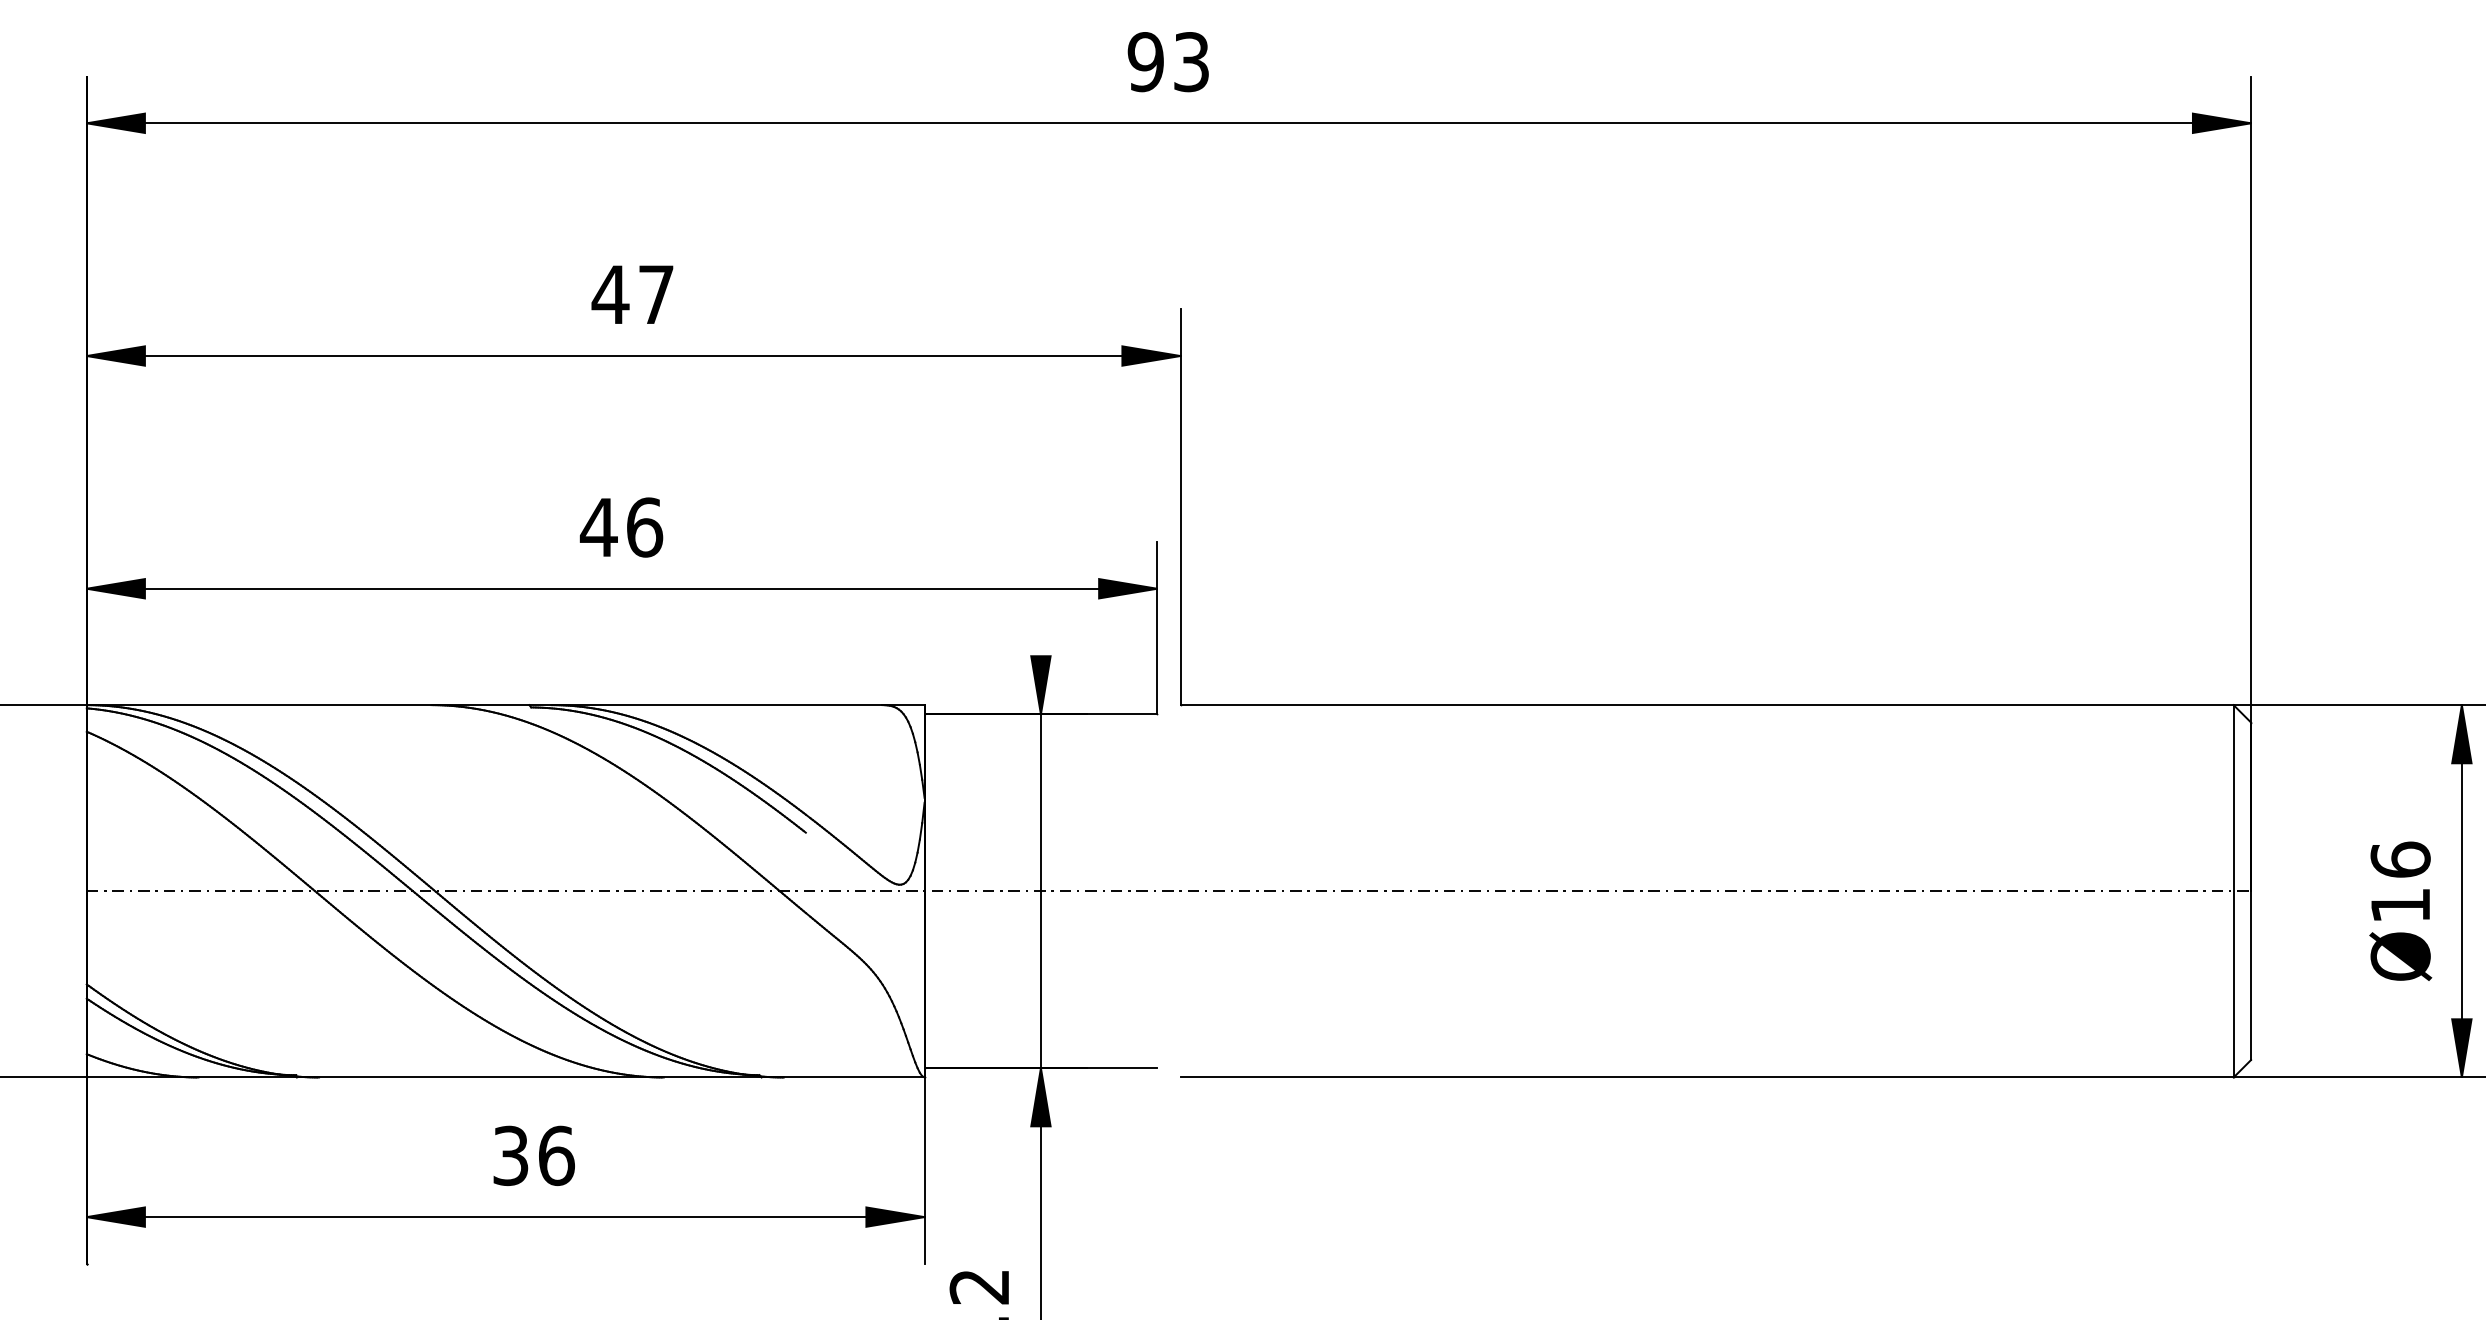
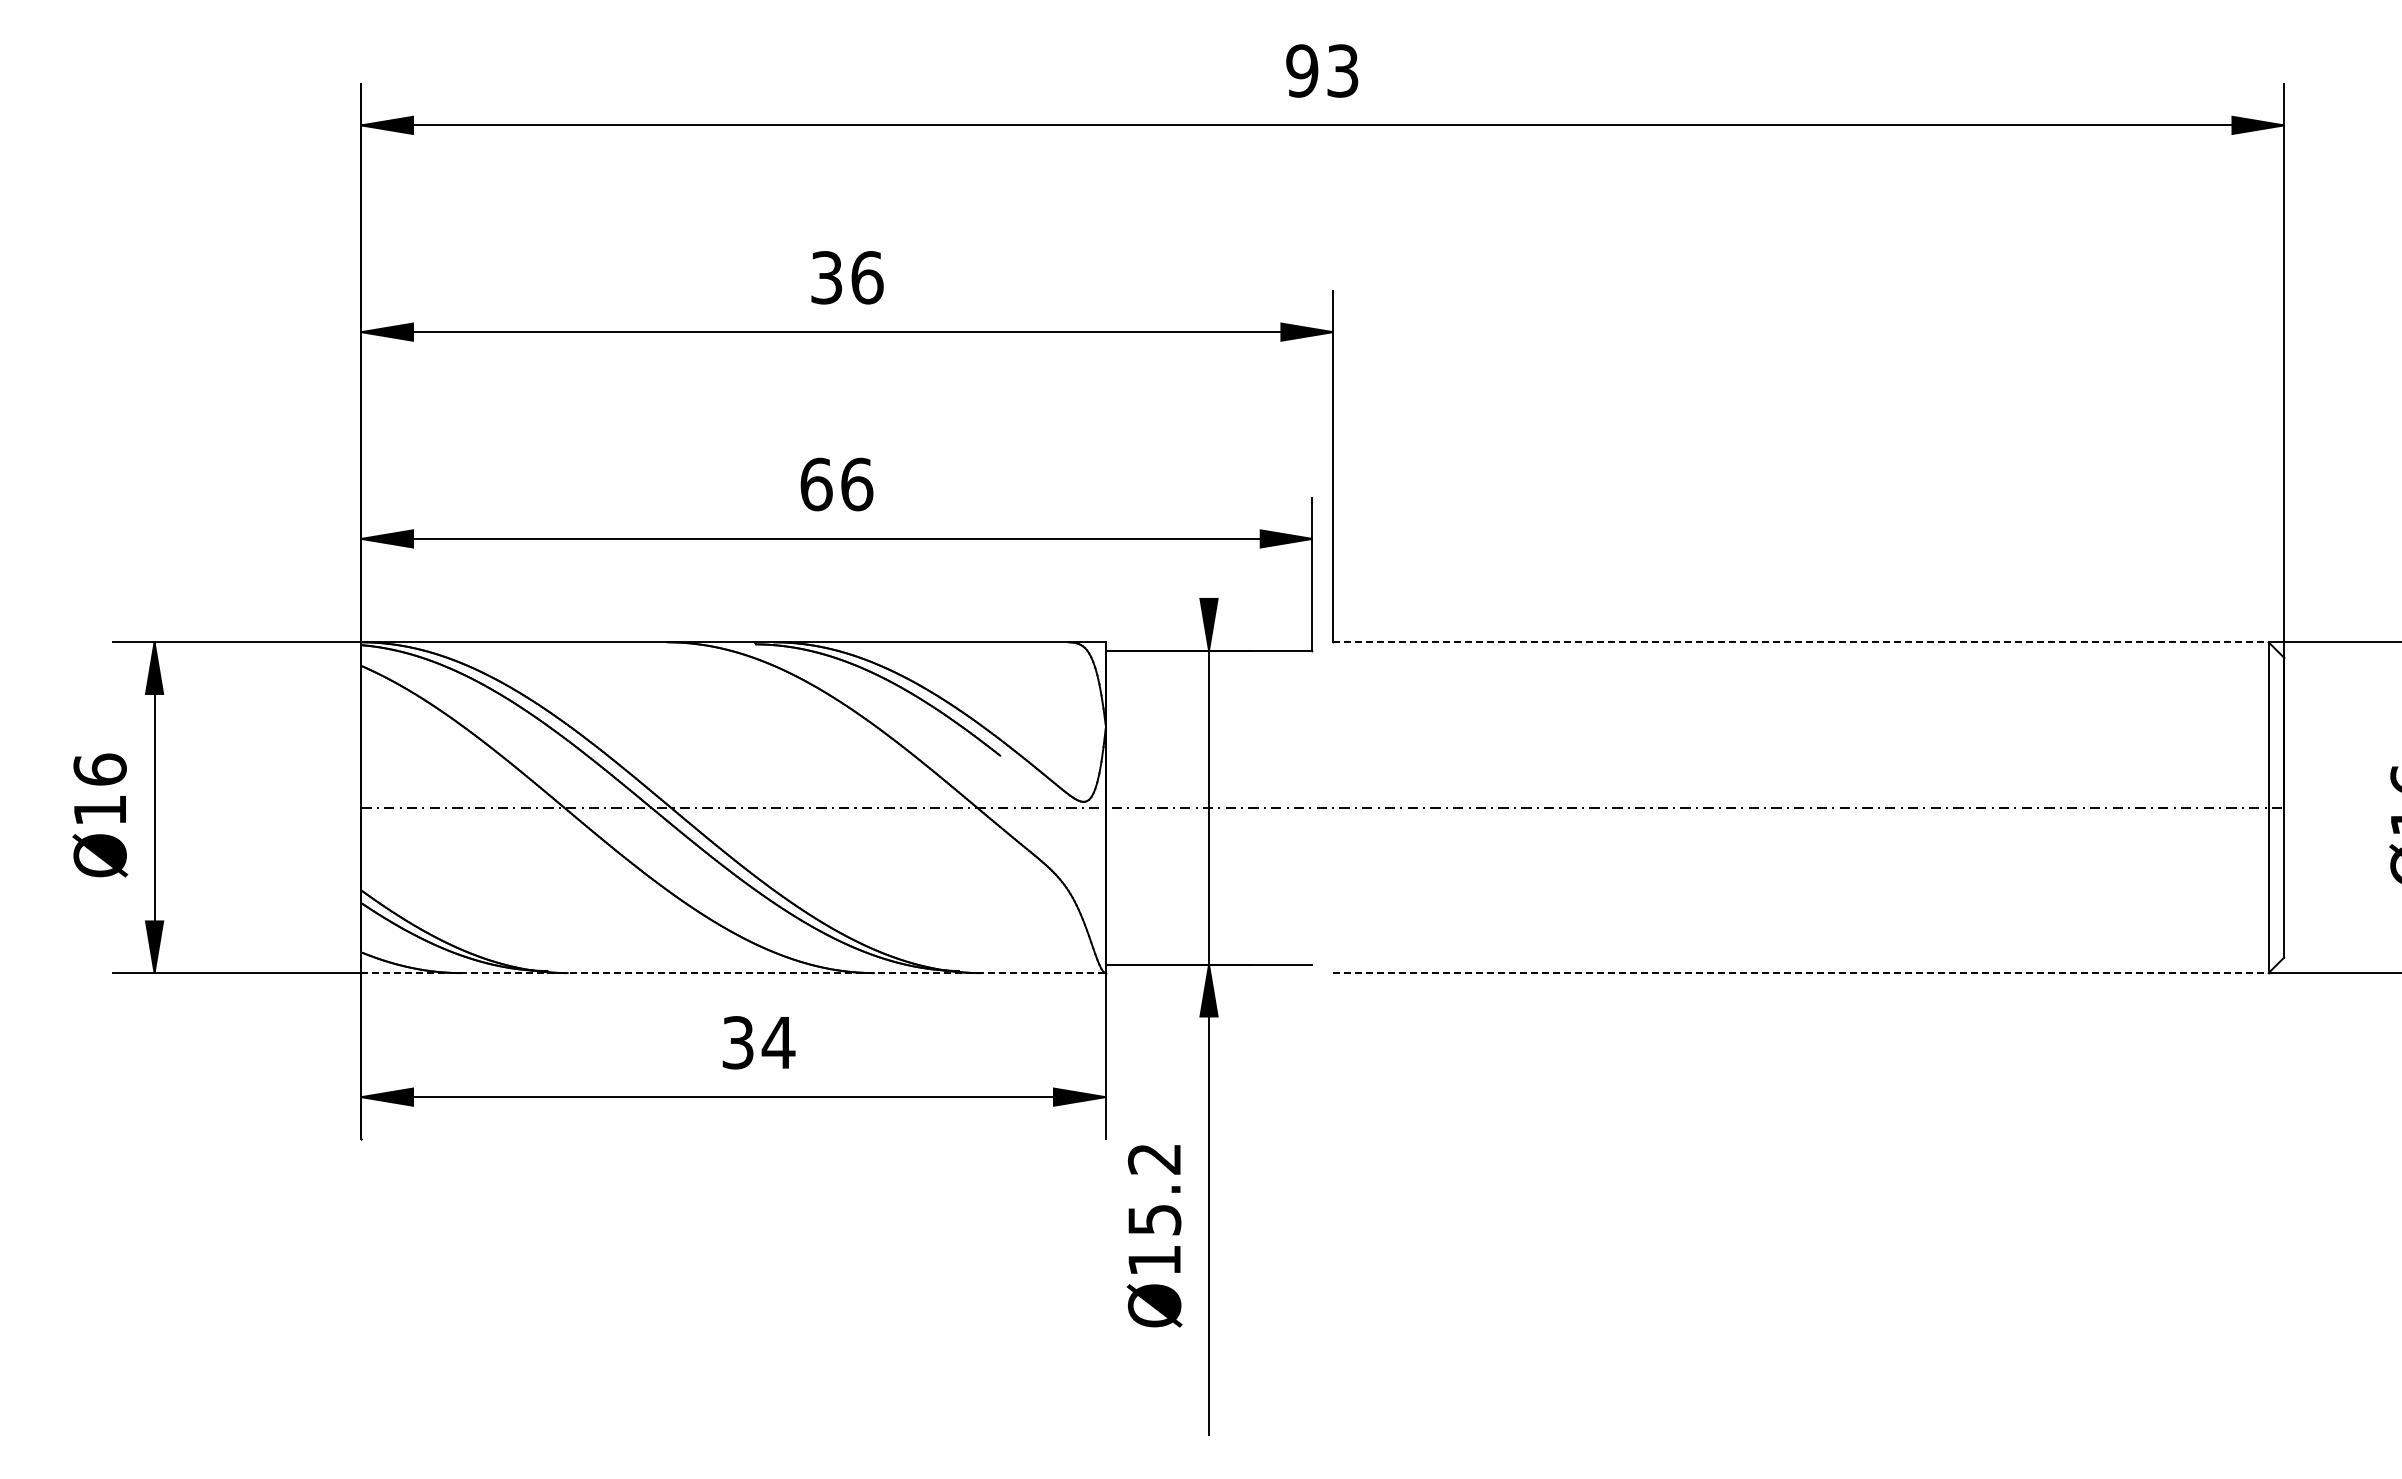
text: (632, 294) -> (846, 277), 47 -> 36
text: (599, 527) -> (816, 484), 46 -> 66
line: (1706, 705) -> (1800, 642), solid -> dashed
line: (505, 1077) -> (733, 973), solid -> dashed
line: (1706, 1077) -> (1800, 973), solid -> dashed
text: (556, 1155) -> (778, 1042), 36 -> 34

